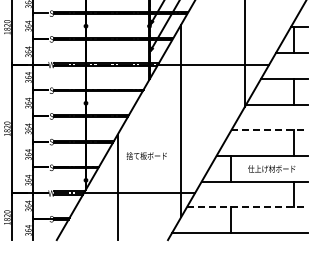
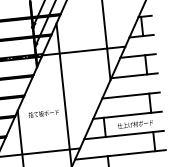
line: (270, 130) -> (131, 95), dashed -> solid
text: (146, 155) -> (43, 113), moved
line: (247, 207) -> (120, 155), dashed -> solid

